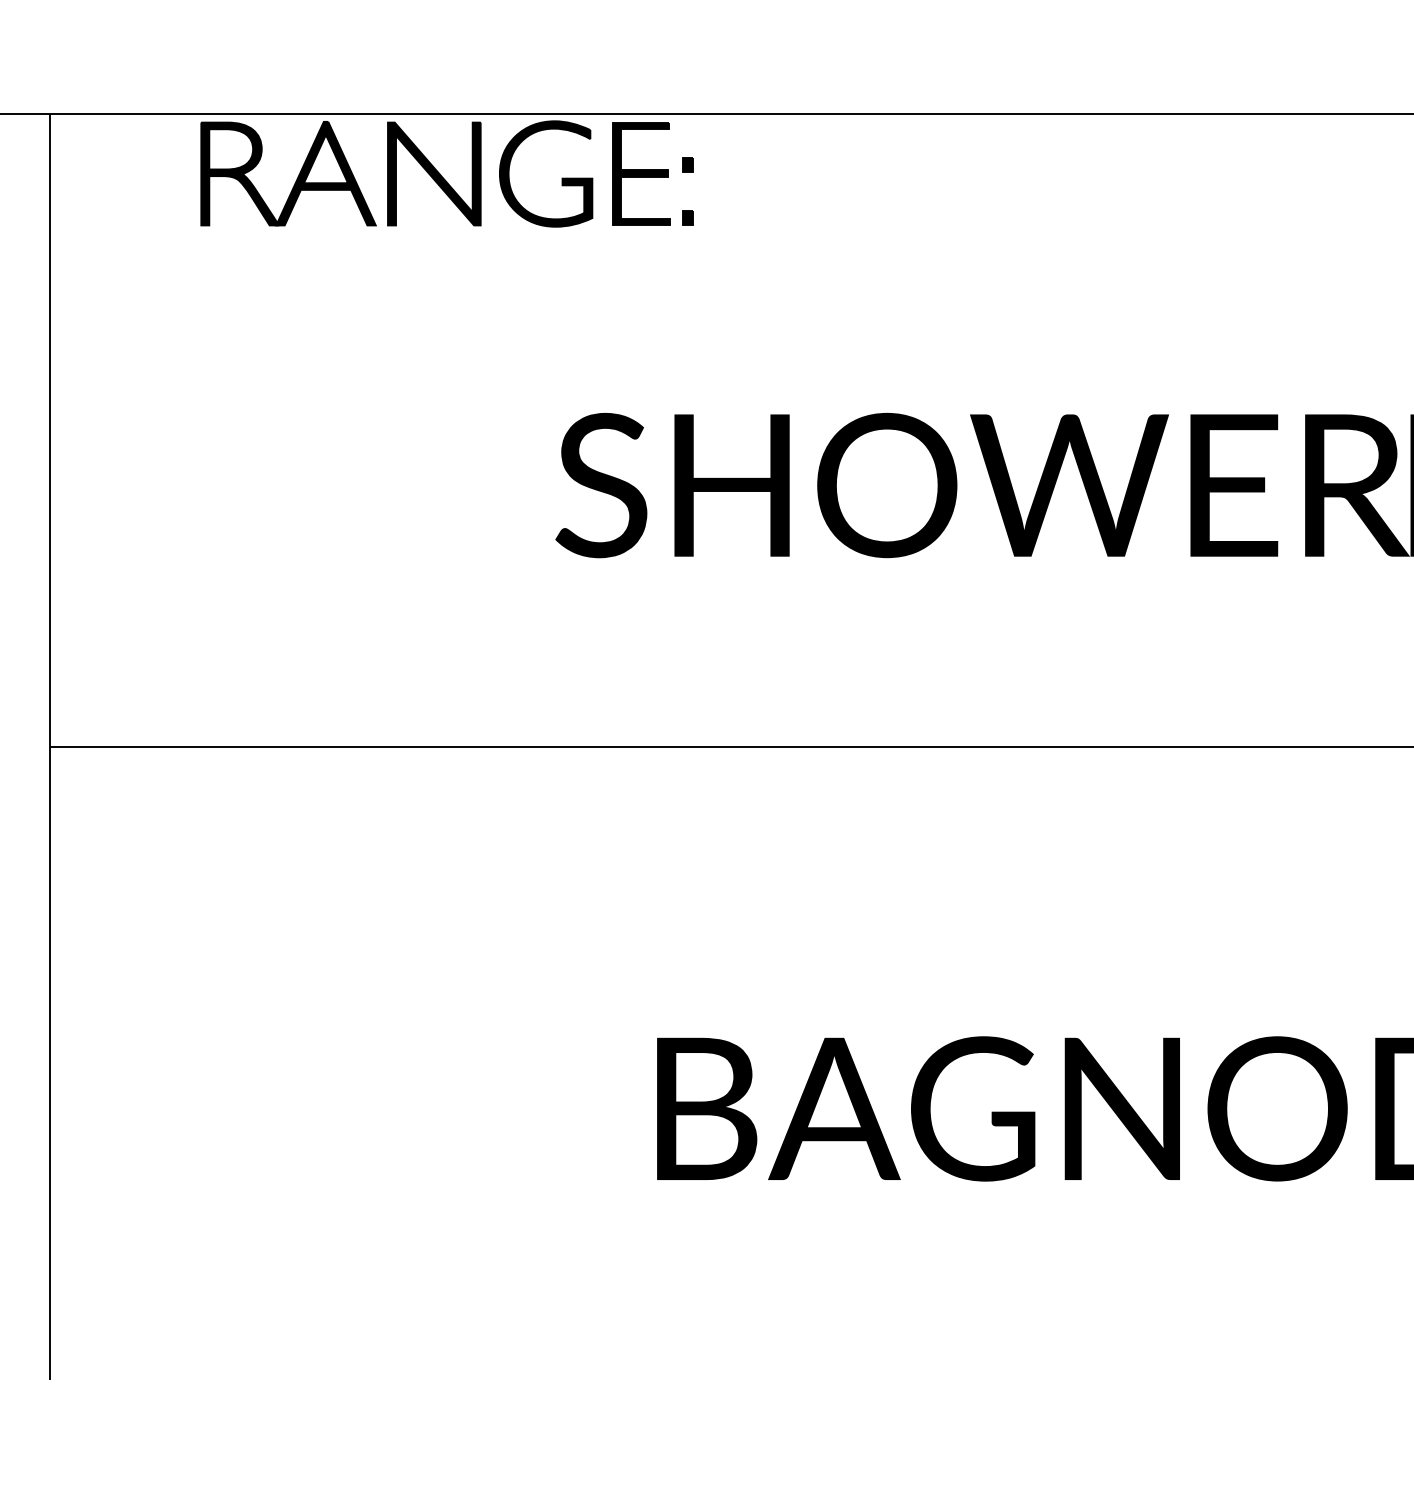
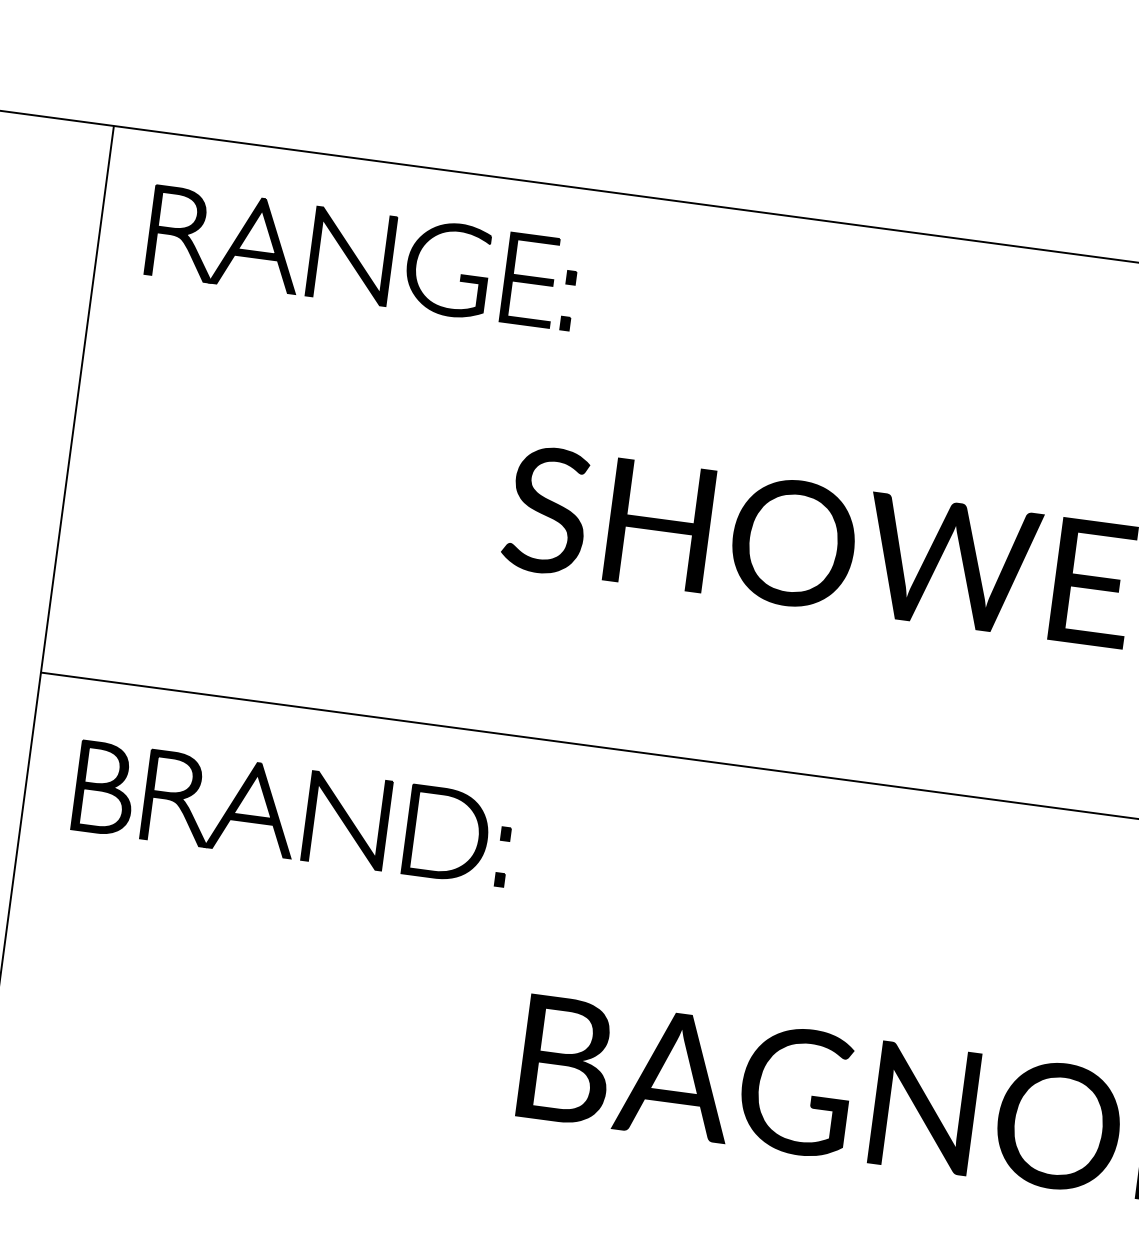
part: (446, 173) -> (362, 257), moved
part: (373, 868) -> (306, 814), added

